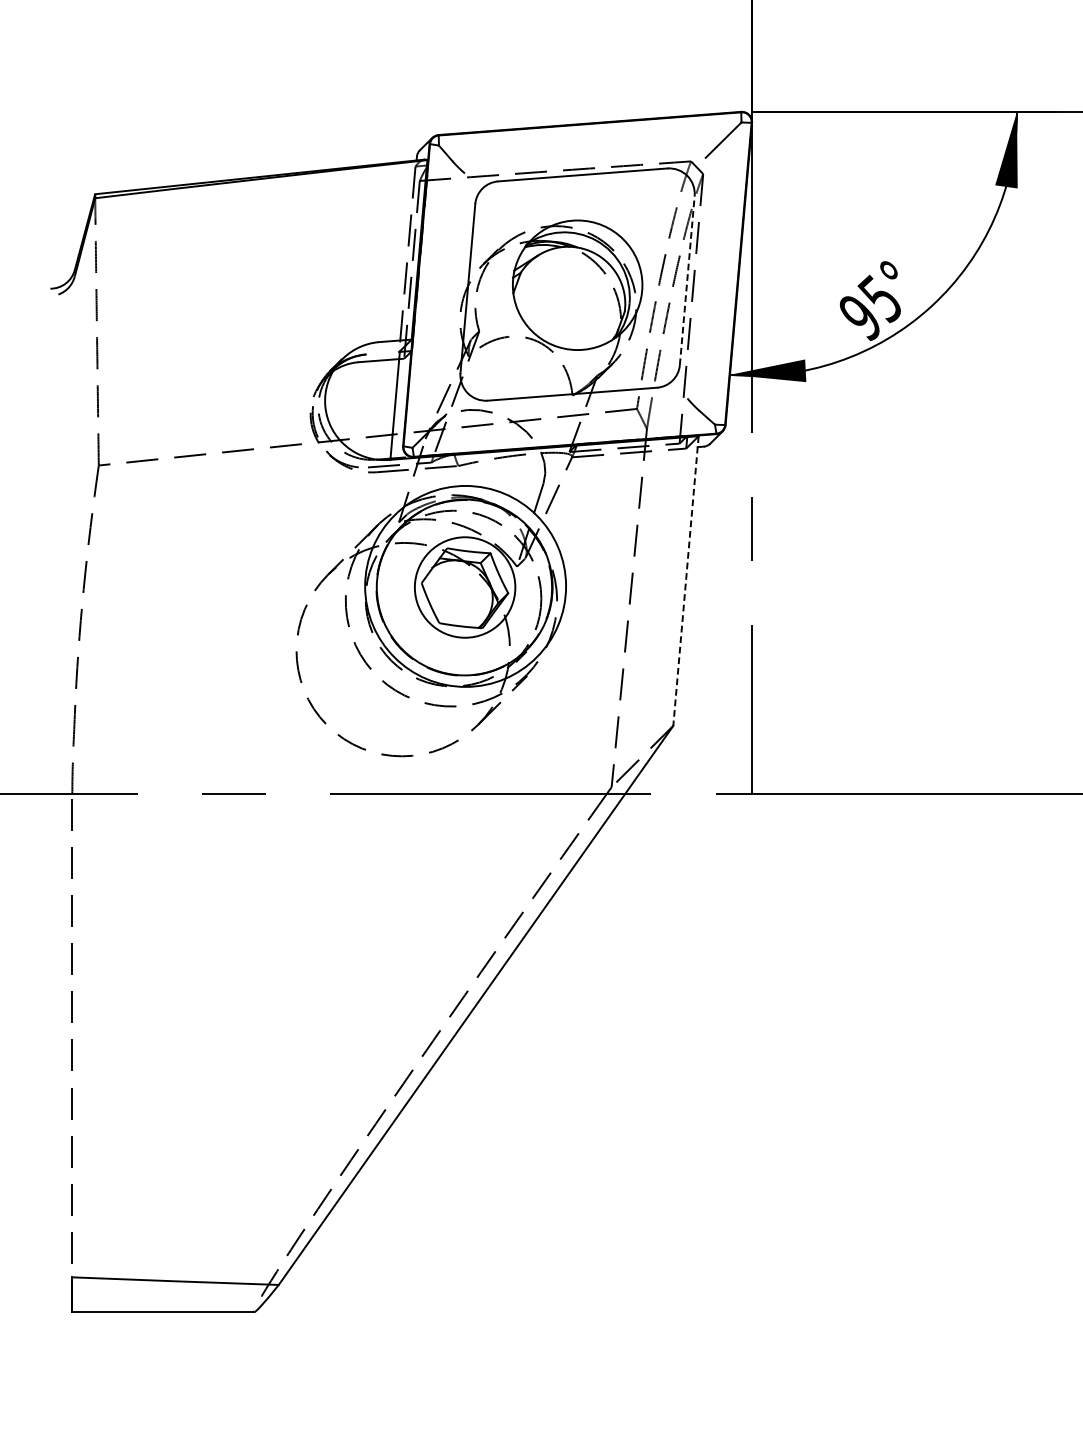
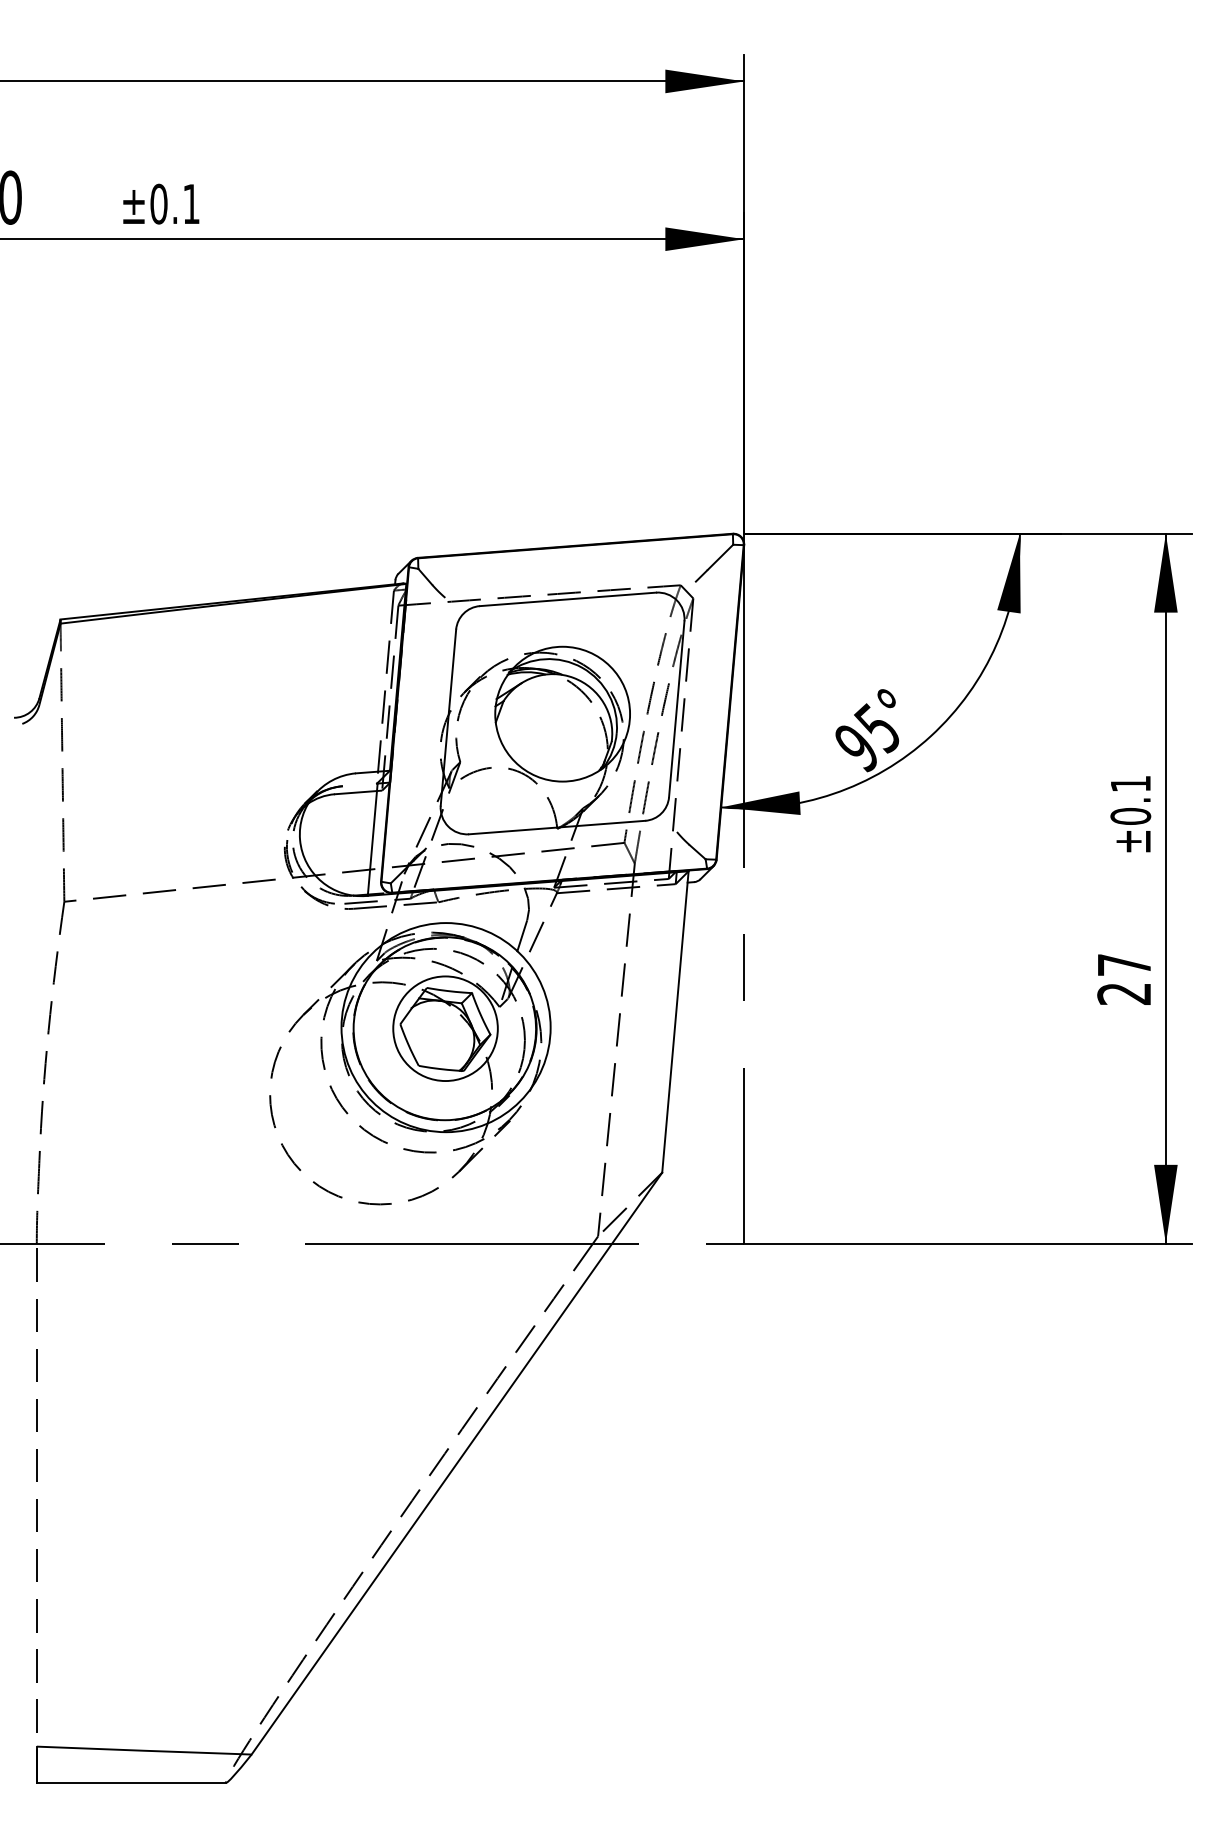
line: (687, 279) -> (676, 708), dashed -> solid
line: (686, 581) -> (675, 1022), dashed -> solid

